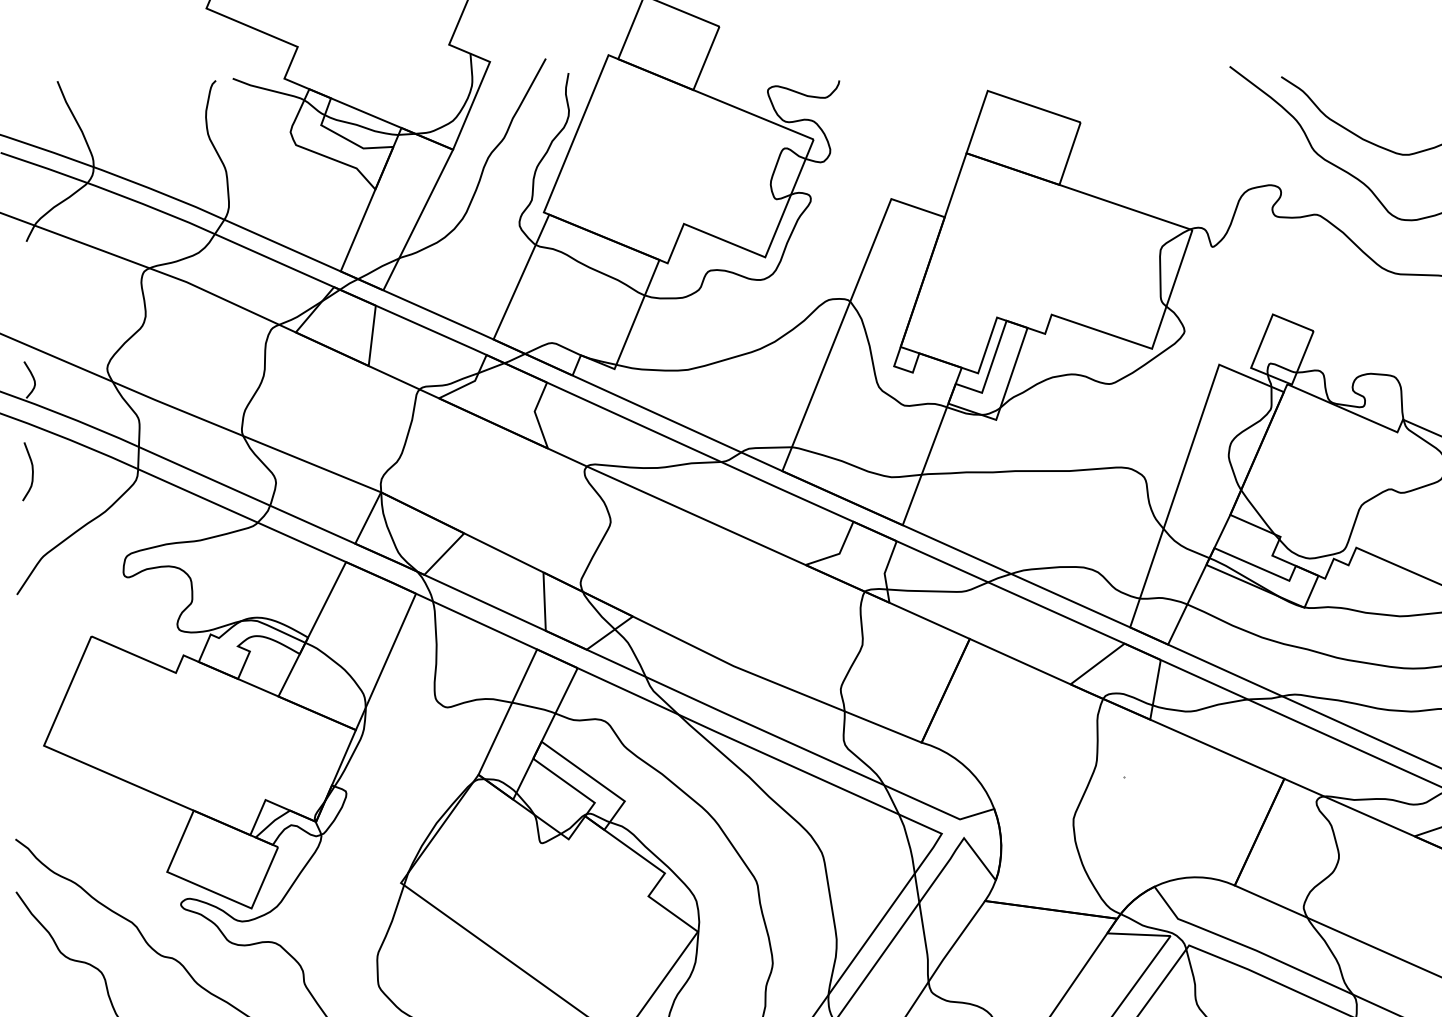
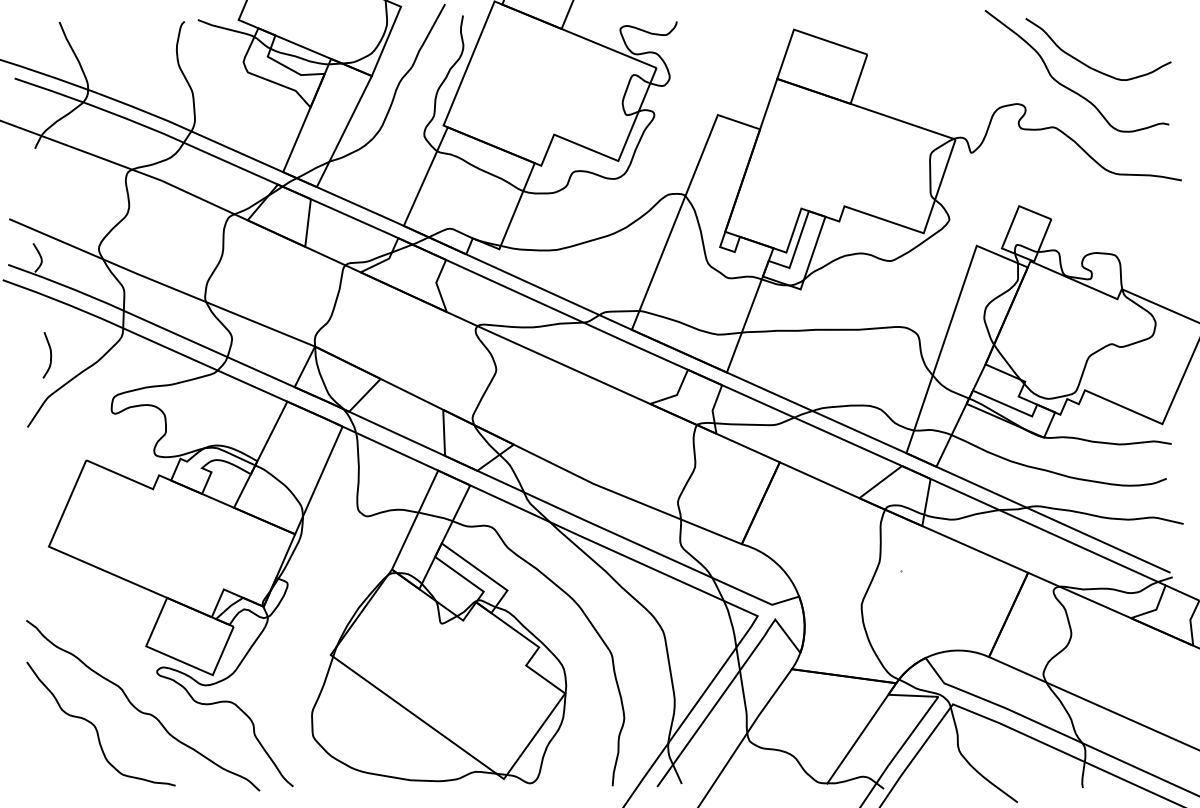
curve: (32, 471) -> (50, 355), moved

